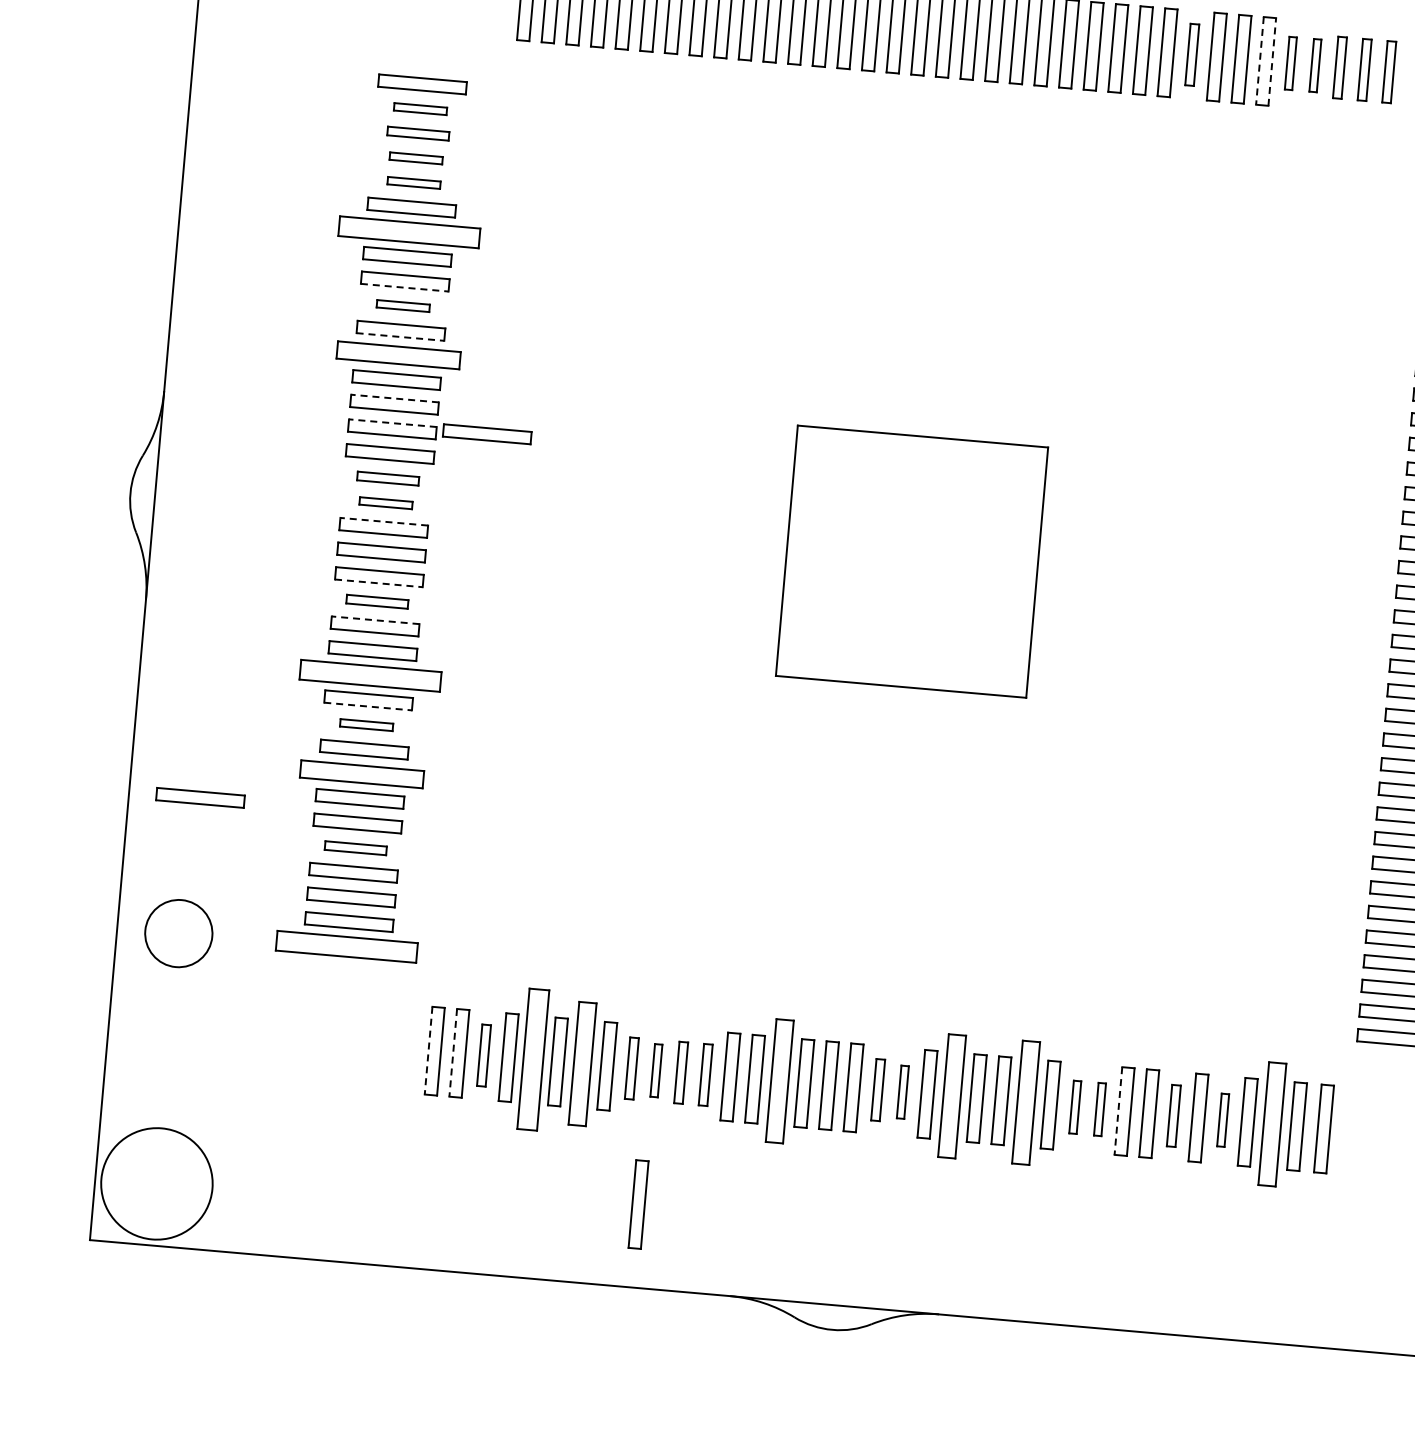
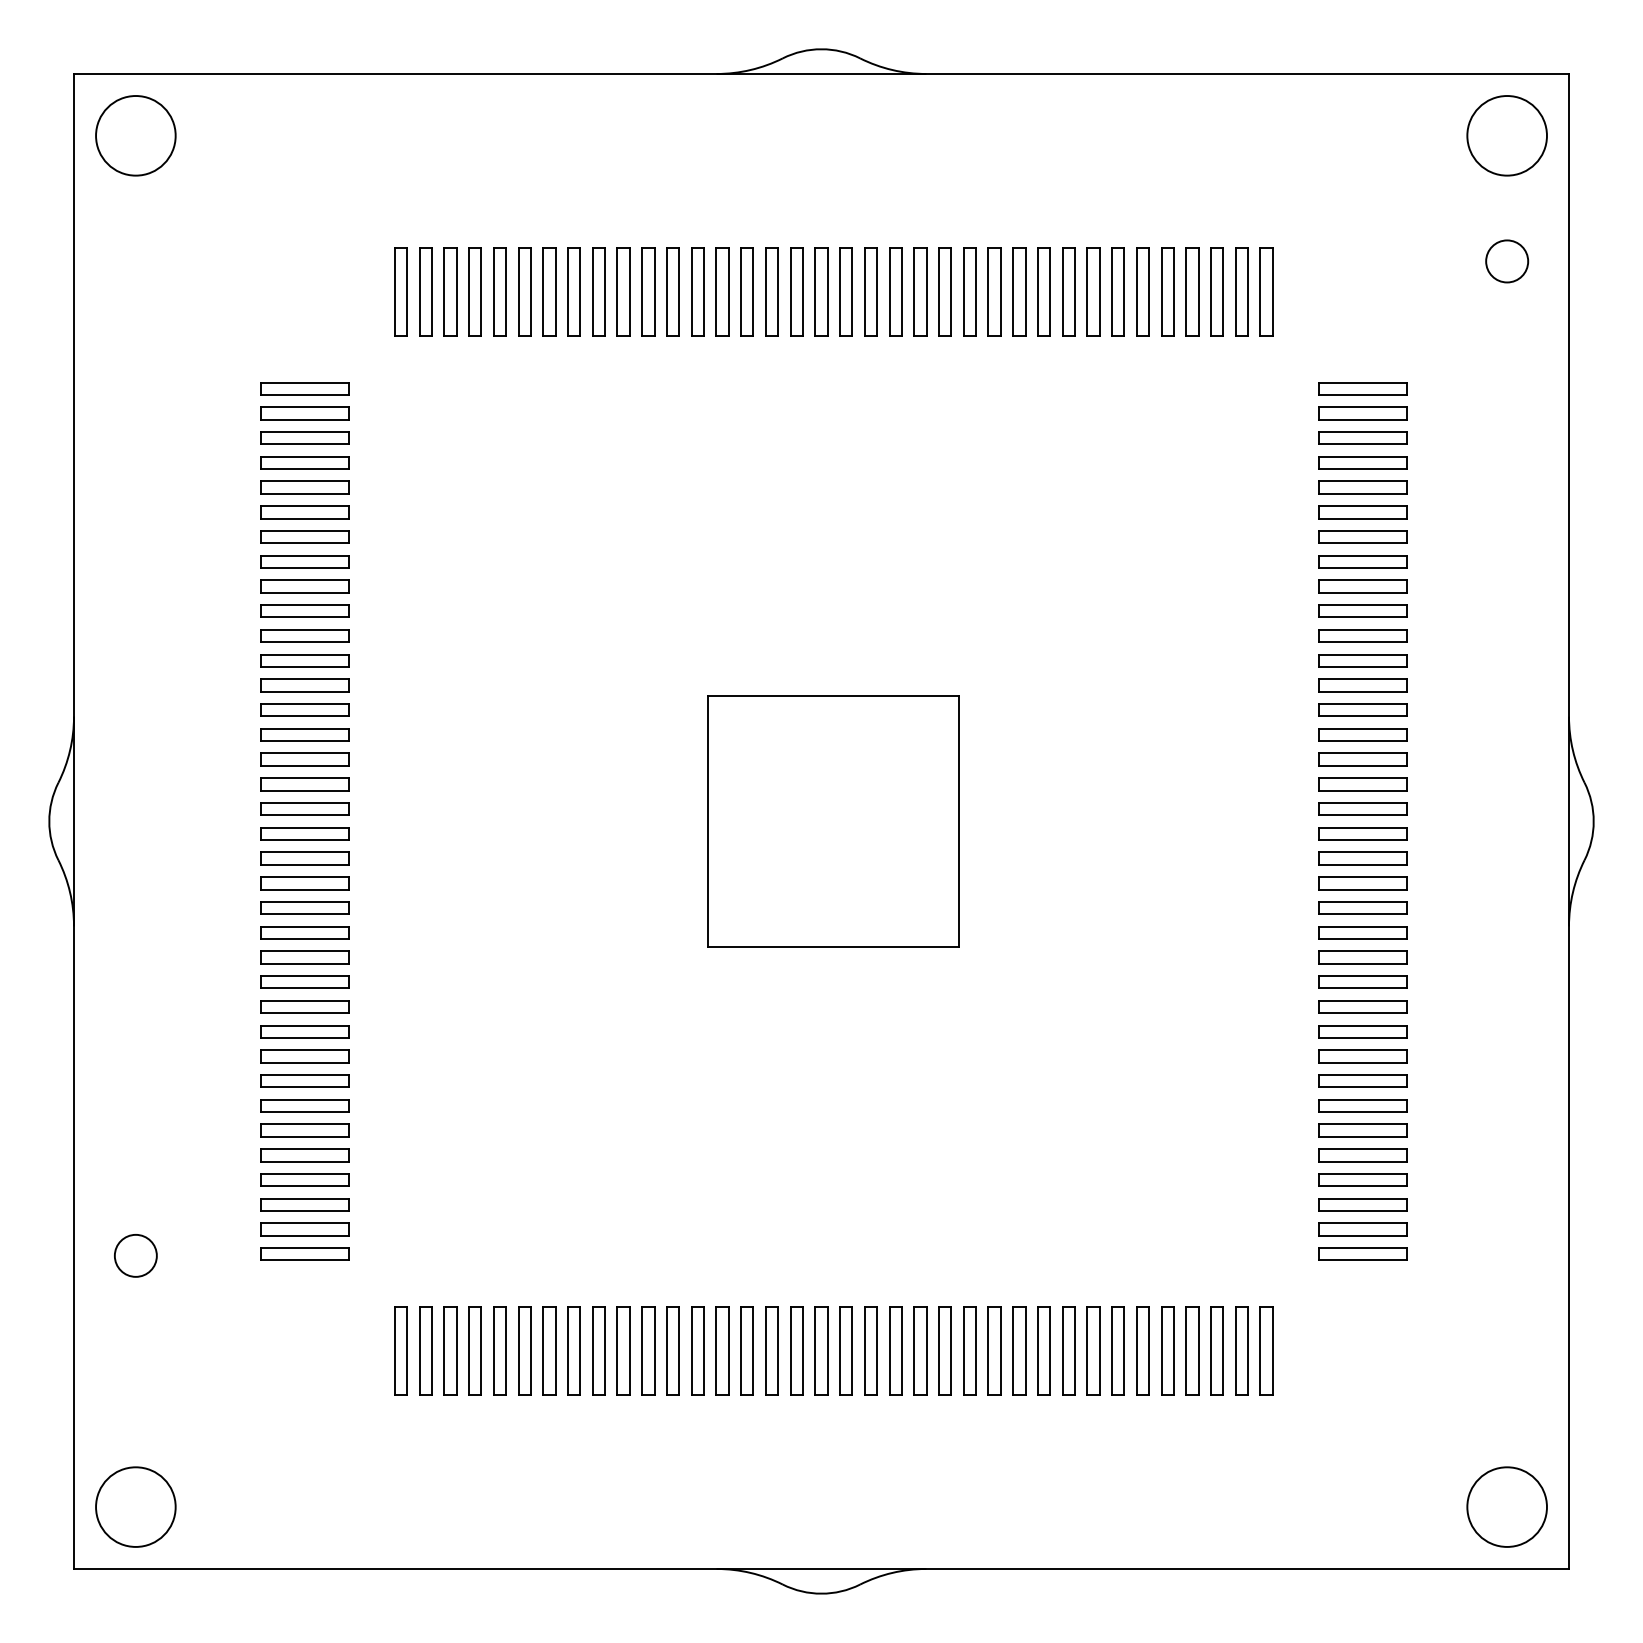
part: (1191, 54) -> (1068, 291), size x1.43
line: (1259, 61) -> (1136, 292), dashed -> solid
line: (1272, 61) -> (1149, 291), dashed -> solid
part: (1290, 62) -> (1167, 291), size x1.67
part: (1315, 64) -> (1192, 291), size x1.67
part: (1339, 67) -> (1216, 291), size x1.43
part: (1364, 69) -> (1241, 291), size x1.43
part: (1389, 71) -> (1266, 291), size x1.43
part: (420, 109) -> (304, 413), size x1.67
part: (418, 133) -> (304, 437), size x1.43
part: (415, 157) -> (304, 462), size x1.67
part: (413, 182) -> (304, 487), size x1.67
part: (409, 231) -> (304, 536), size x0.62
line: (405, 287) -> (305, 592), dashed -> solid
part: (403, 305) -> (304, 610), size x1.67
line: (401, 337) -> (305, 642), dashed -> solid
part: (398, 355) -> (304, 660), size x0.71
line: (394, 399) -> (304, 704), dashed -> solid
line: (392, 422) -> (304, 728), dashed -> solid
part: (487, 434) -> (399, 731), removed
part: (387, 478) -> (304, 784), size x1.43
part: (385, 502) -> (304, 808), size x1.67
line: (384, 521) -> (304, 827), dashed -> solid
line: (379, 583) -> (305, 889), dashed -> solid
part: (377, 601) -> (304, 907), size x1.43
line: (375, 620) -> (304, 926), dashed -> solid
part: (370, 674) -> (304, 981), size x0.62
line: (368, 706) -> (305, 1013), dashed -> solid
part: (366, 724) -> (304, 1031), size x1.67
part: (362, 773) -> (304, 1080), size x0.71
part: (200, 797) -> (145, 1118), removed
part: (355, 848) -> (304, 1155), size x1.43
circle: (178, 933) -> (135, 1255), size x0.62
part: (347, 945) -> (304, 1253), size x0.62
line: (428, 1051) -> (394, 1351), dashed -> solid
line: (453, 1053) -> (419, 1351), dashed -> solid
part: (484, 1055) -> (450, 1350), size x1.43
part: (532, 1059) -> (499, 1350), size x0.62
part: (582, 1063) -> (549, 1350), size x0.71
part: (631, 1068) -> (598, 1350), size x1.43
part: (656, 1070) -> (623, 1350), size x1.67
part: (681, 1072) -> (648, 1350), size x1.43
part: (705, 1074) -> (672, 1350), size x1.43
part: (778, 1081) -> (746, 1350), size x0.71
part: (877, 1089) -> (845, 1350), size x1.43
part: (902, 1091) -> (870, 1350), size x1.67
part: (952, 1096) -> (920, 1350), size x0.71
part: (1025, 1102) -> (994, 1350), size x0.71
part: (1074, 1106) -> (1043, 1350), size x1.67
part: (1099, 1109) -> (1068, 1350), size x1.67
line: (1118, 1111) -> (1087, 1351), dashed -> solid
part: (1173, 1115) -> (1142, 1350), size x1.43
part: (1223, 1119) -> (1192, 1350), size x1.67
part: (1272, 1124) -> (1241, 1350), size x0.71
part: (1323, 1128) -> (1293, 1350), removed
circle: (156, 1183) -> (135, 1506), size x0.71
part: (638, 1204) -> (617, 1485), removed

